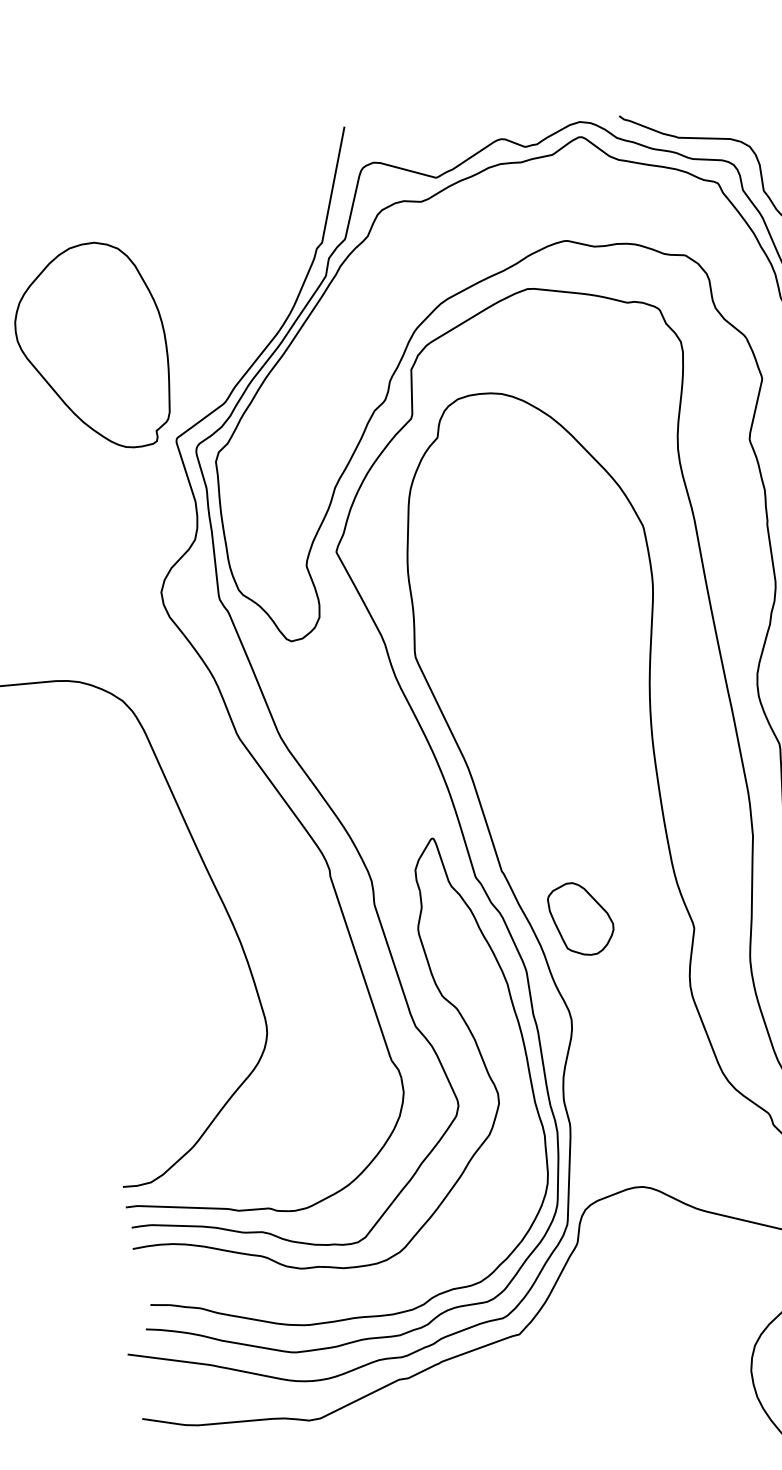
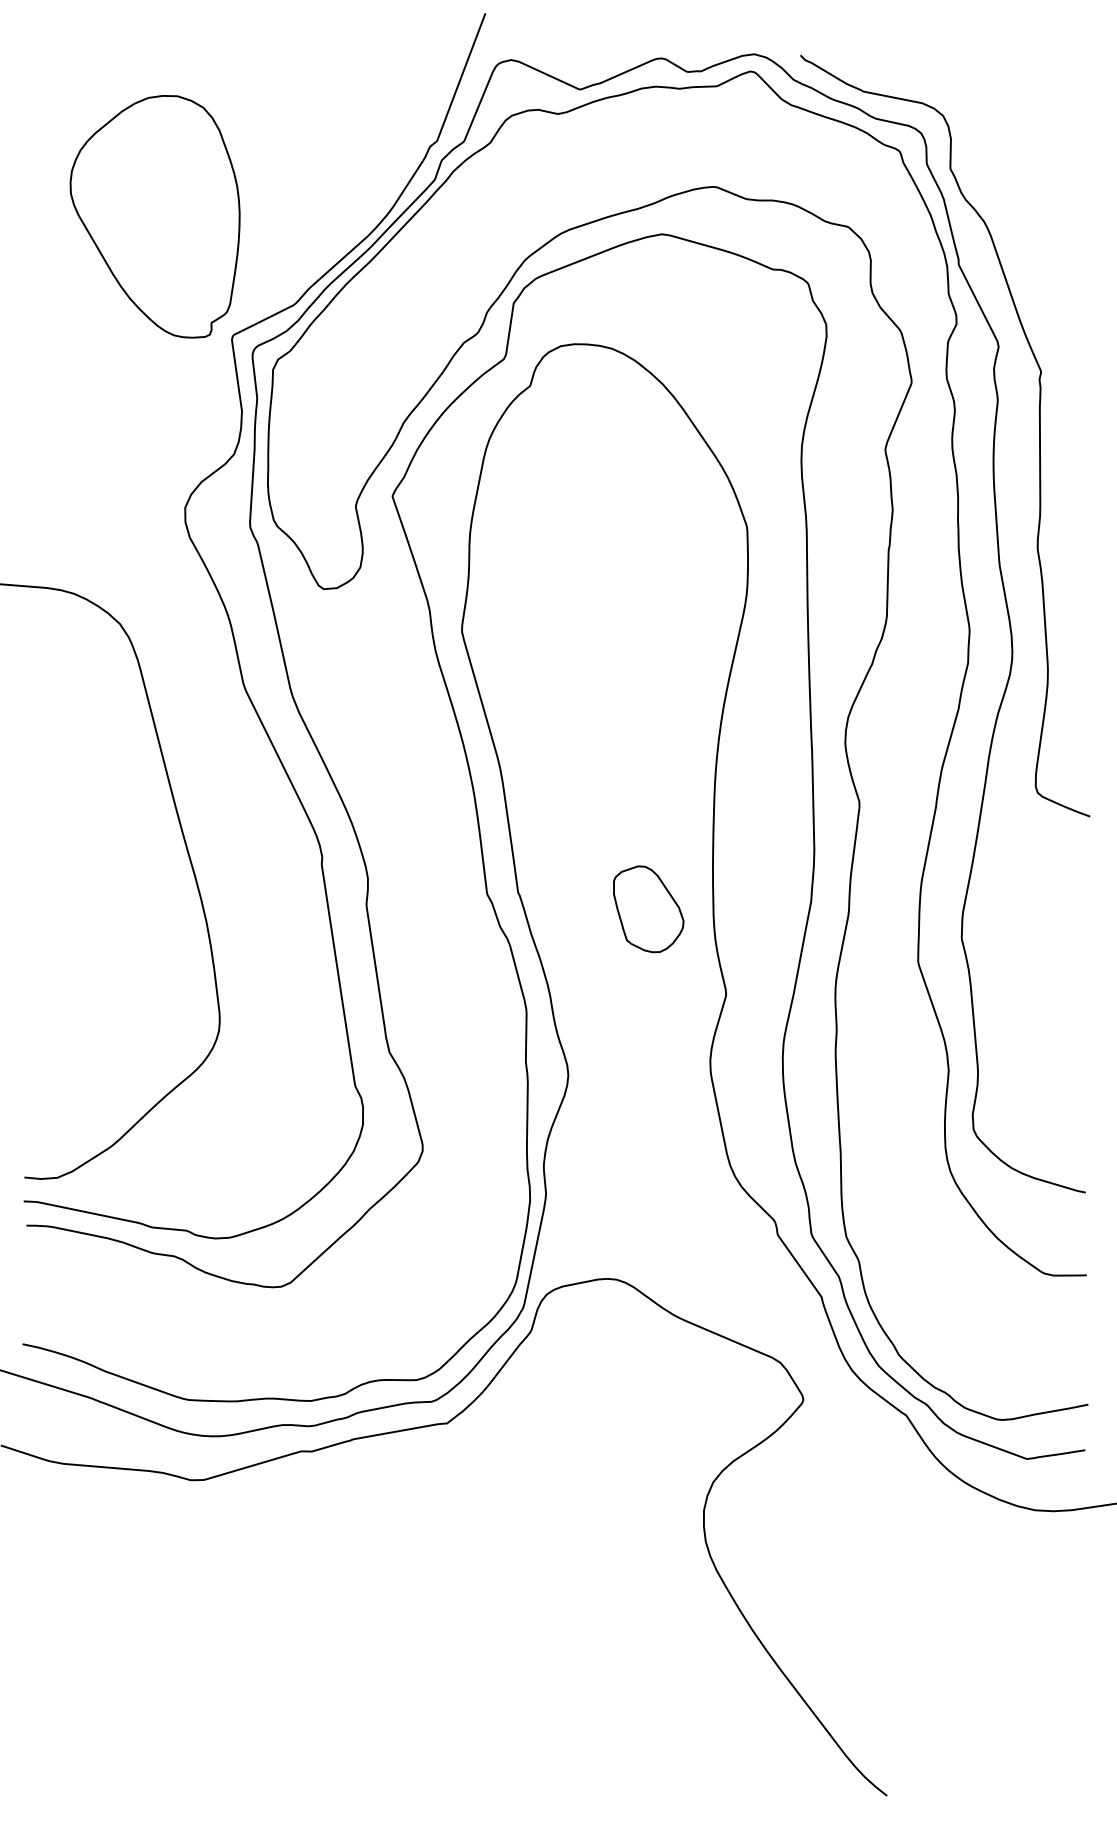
part: (581, 919) -> (648, 909), moved
part: (442, 997) -> (425, 1024), removed

